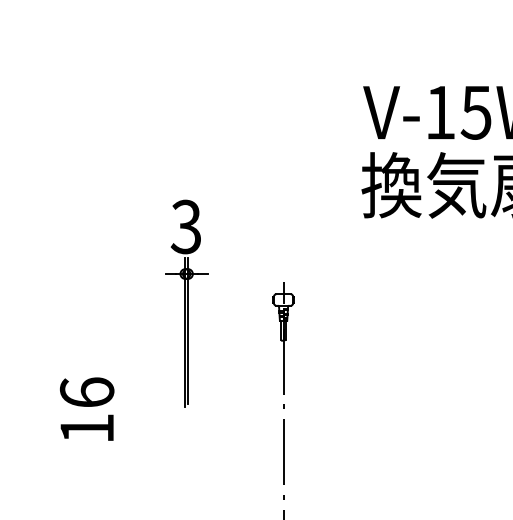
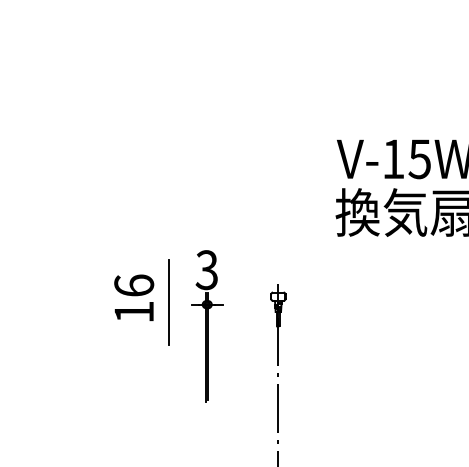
part: (187, 303) -> (207, 326), moved
line: (133, 307) -> (168, 302), added
text: (87, 408) -> (134, 297), moved

